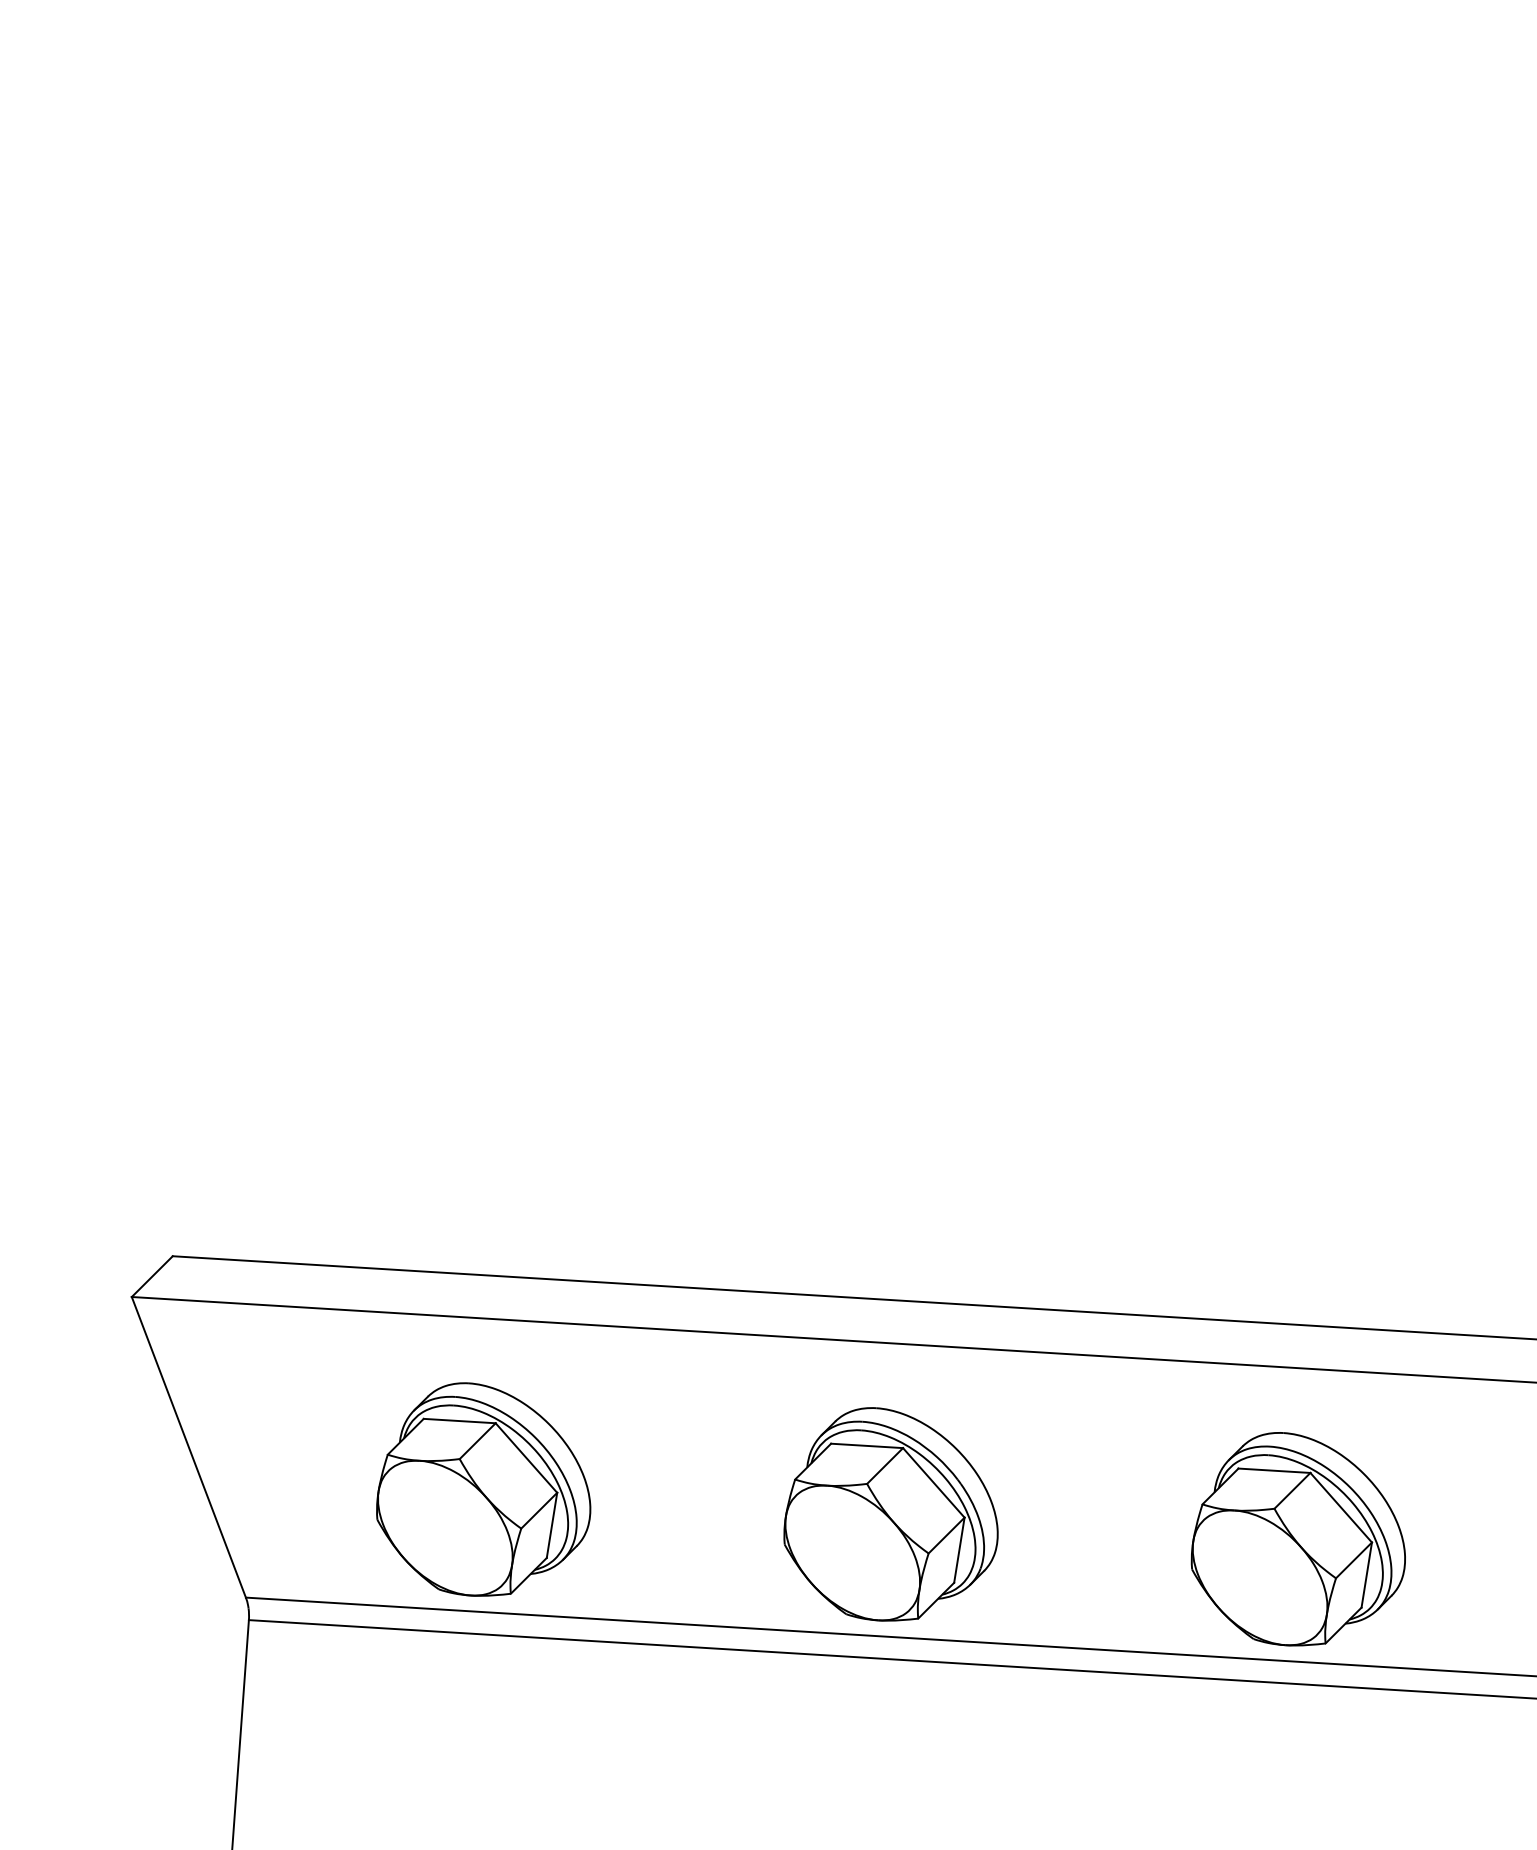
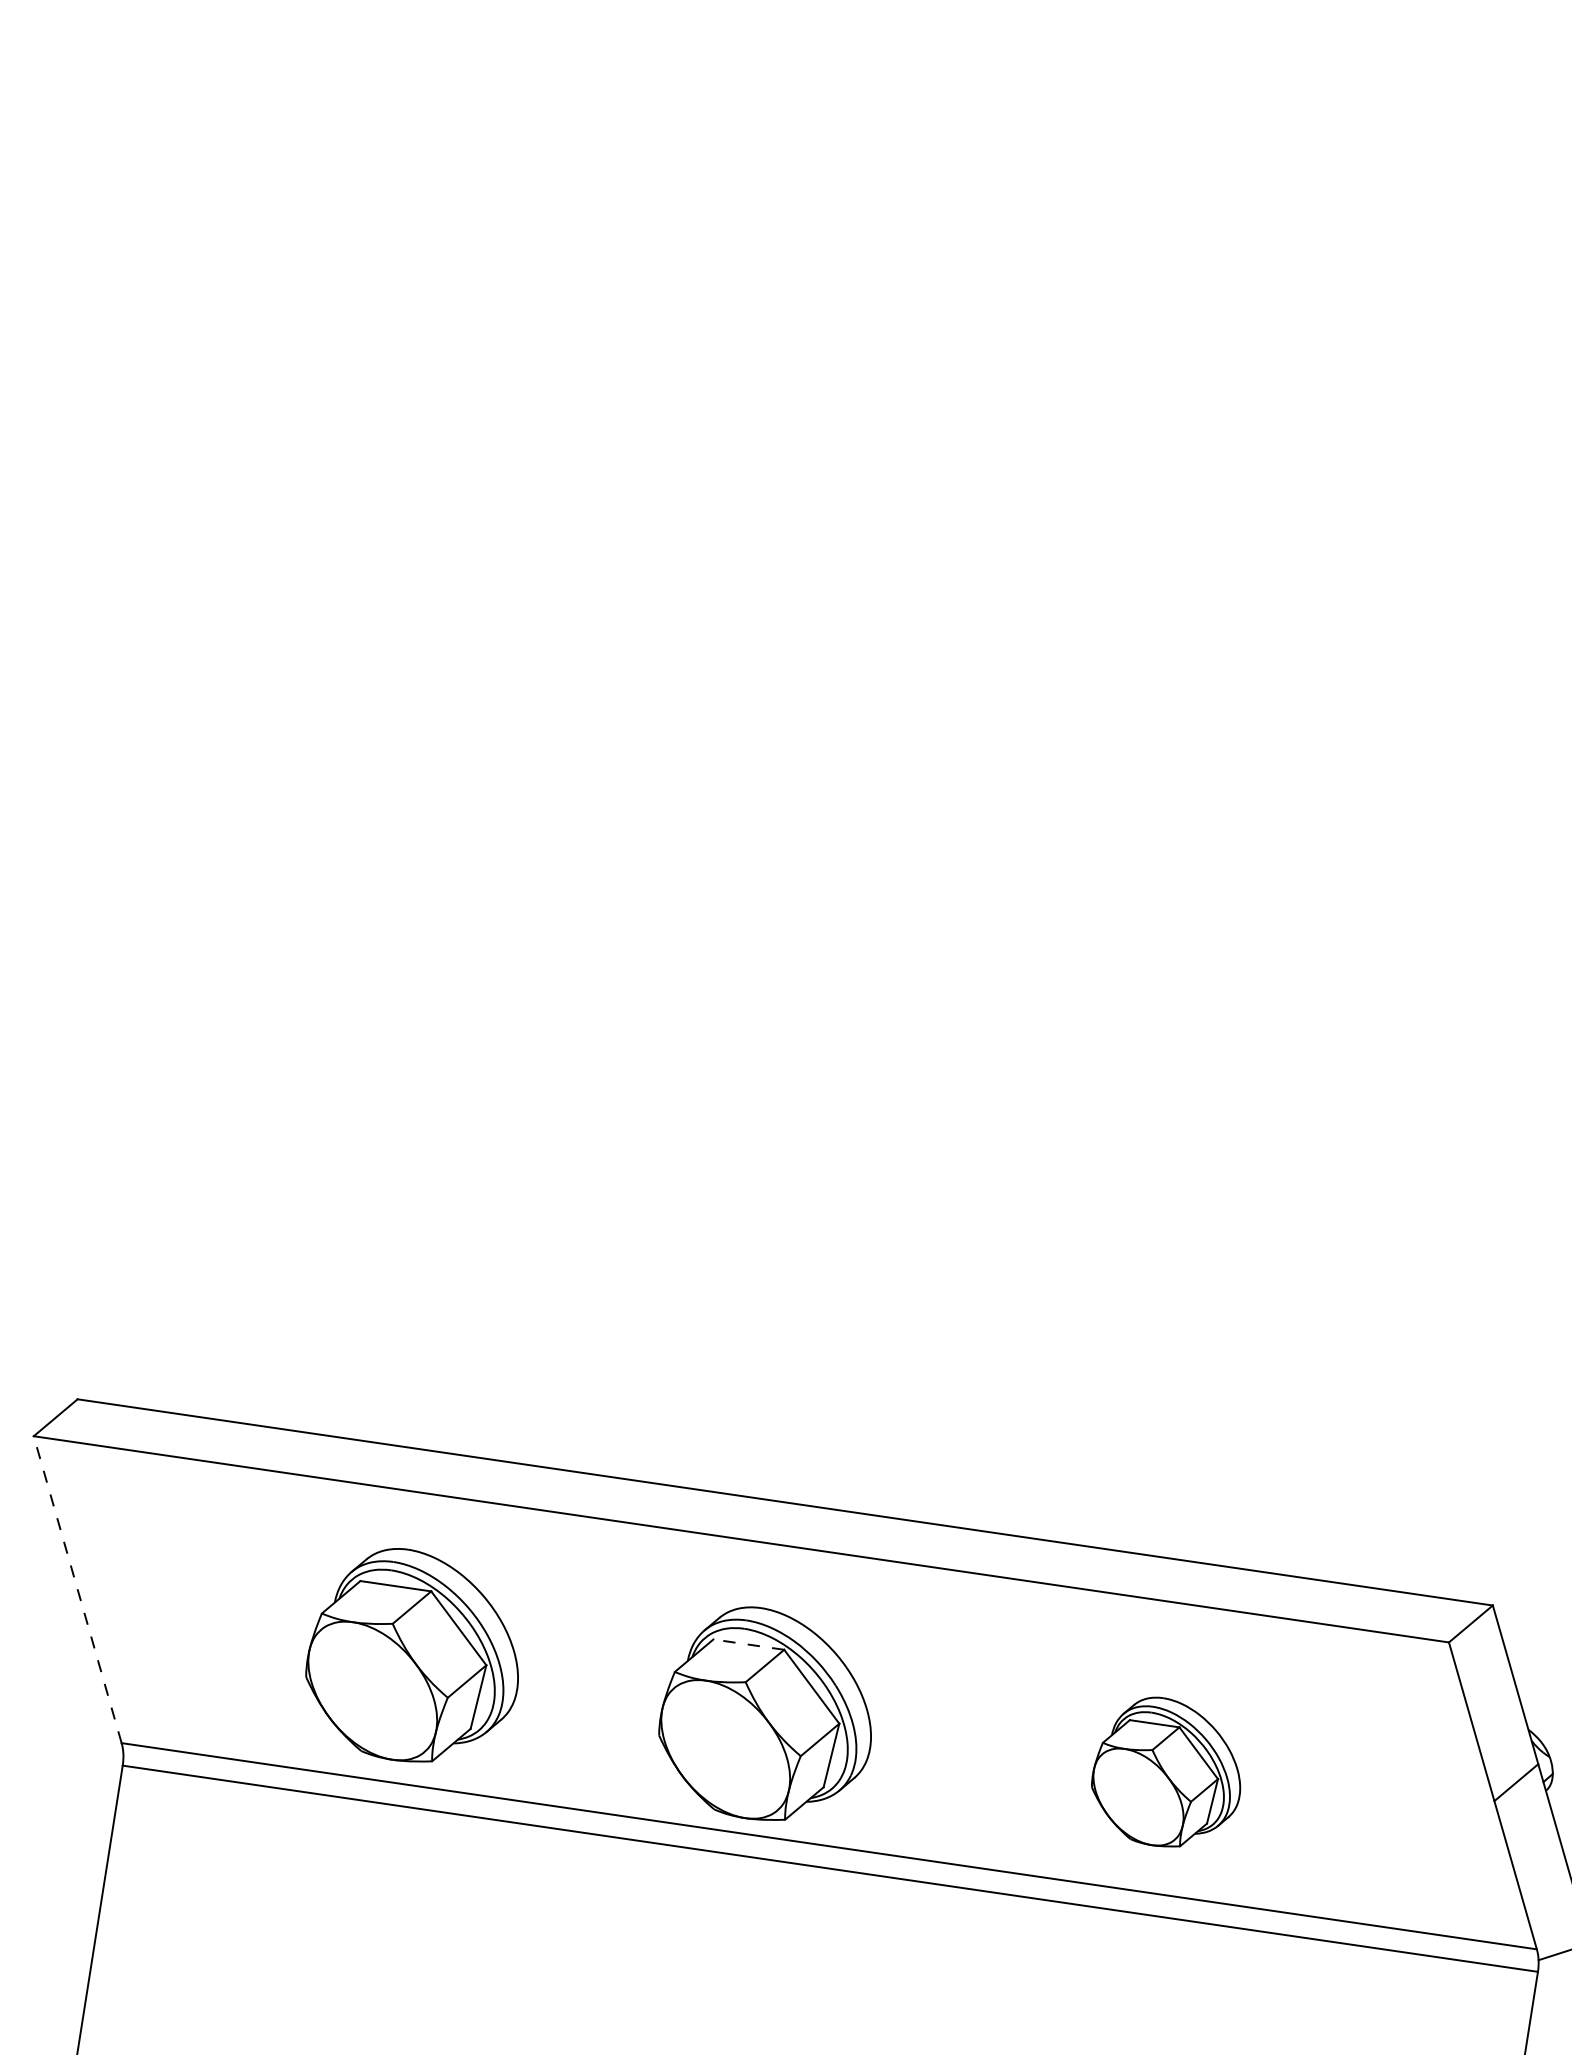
line: (866, 1445) -> (748, 1644), solid -> dashed
line: (188, 1447) -> (77, 1589), solid -> dashed
part: (481, 1489) -> (411, 1655), moved
part: (1295, 1538) -> (1165, 1771), size x0.7

